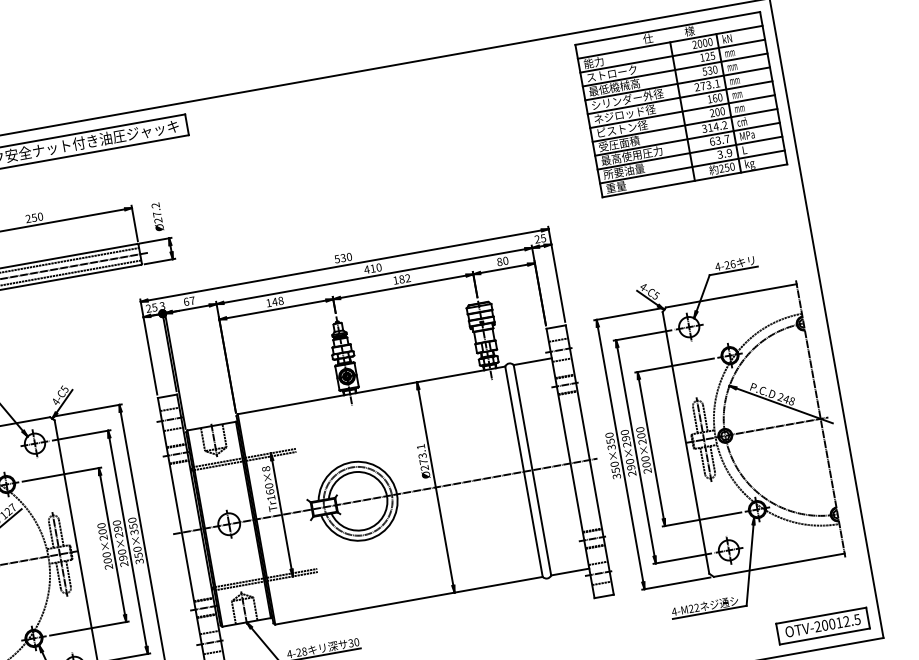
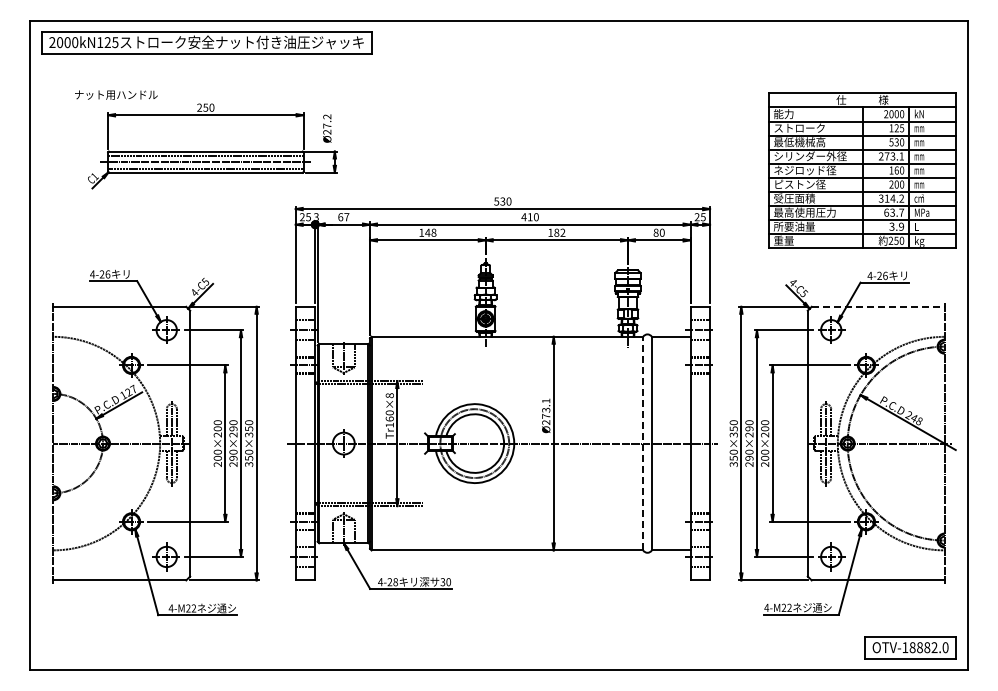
part: (681, 104) -> (862, 170), moved
line: (731, 295) -> (878, 306), solid -> dashed
line: (524, 471) -> (643, 443), solid -> dashed
text: (837, 622) -> (925, 647), OTV-20012.5 -> OTV-18882.0

